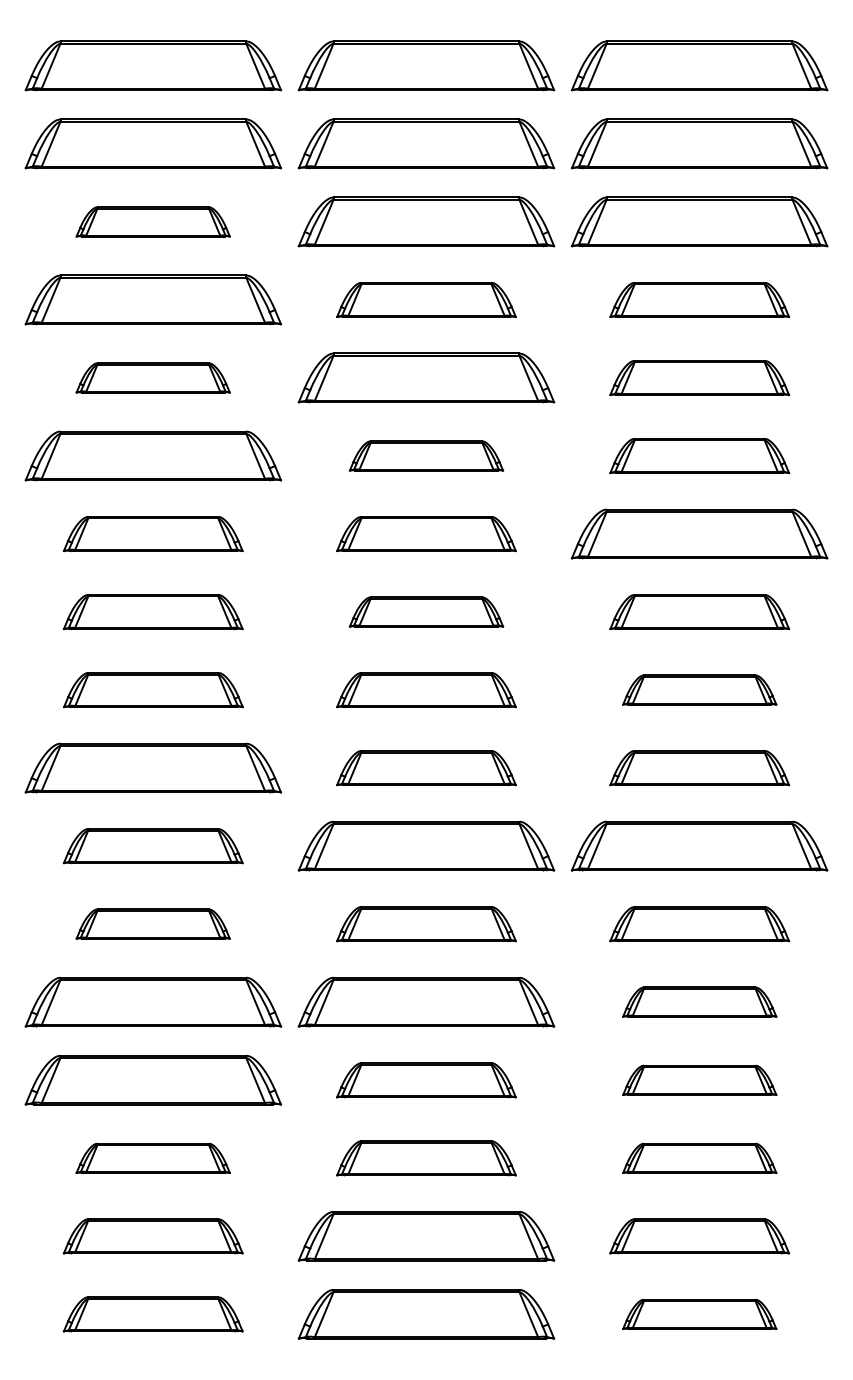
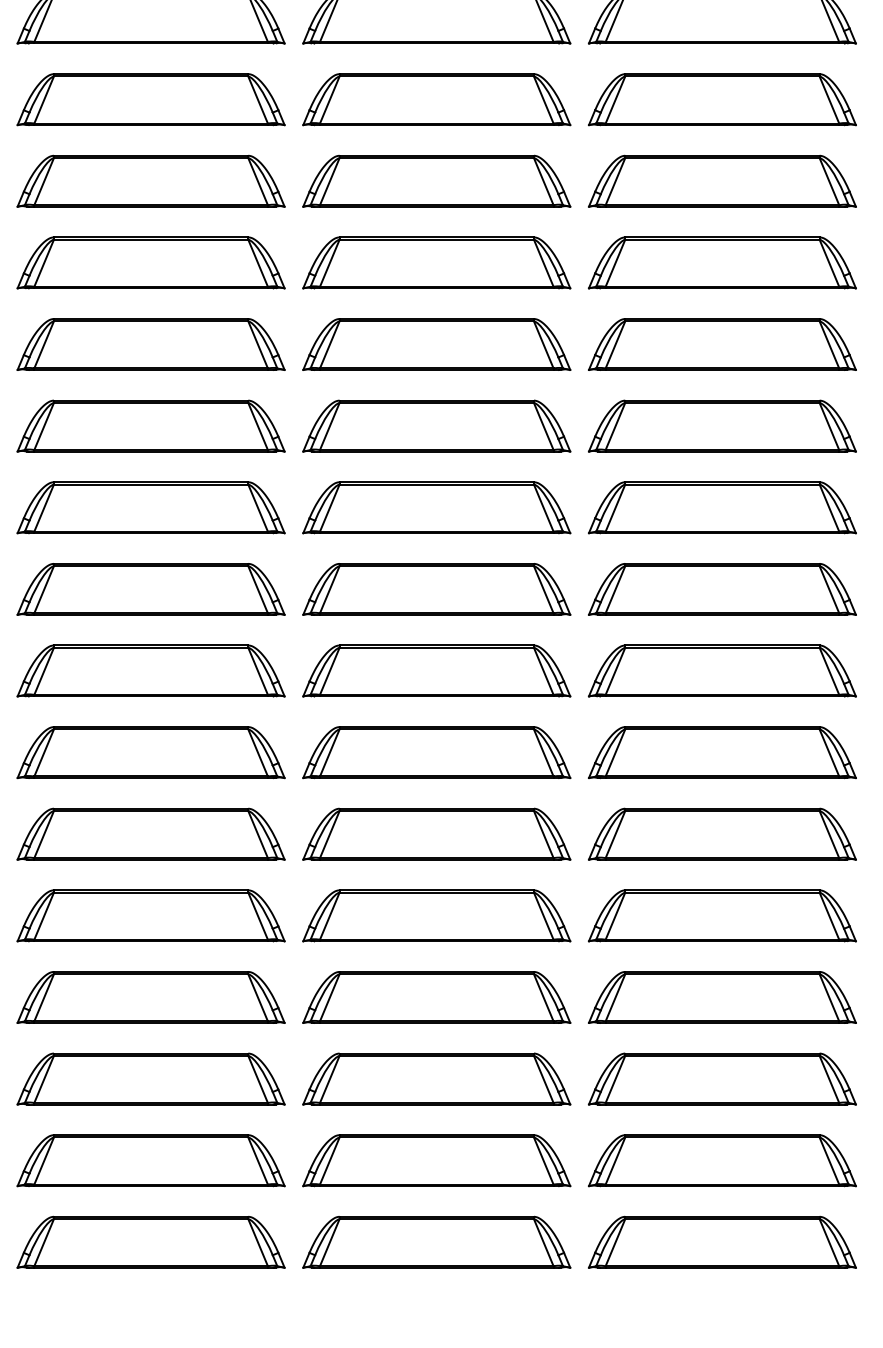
part: (152, 221) -> (150, 99), size x1.67
part: (426, 299) -> (436, 180), size x1.43
part: (699, 299) -> (722, 180), size x1.43
part: (152, 377) -> (150, 262), size x1.67
part: (699, 377) -> (722, 262), size x1.43
part: (426, 455) -> (436, 344), size x1.67
part: (699, 455) -> (722, 344), size x1.43
part: (152, 533) -> (150, 425), size x1.43
part: (426, 533) -> (436, 425), size x1.43
part: (152, 611) -> (150, 507), size x1.43
part: (426, 611) -> (436, 507), size x1.67
part: (699, 611) -> (722, 507), size x1.43
part: (153, 689) -> (151, 588), size x1.43
part: (426, 689) -> (436, 588), size x1.43
part: (699, 689) -> (722, 588), size x1.67
part: (426, 767) -> (436, 670), size x1.43
part: (699, 767) -> (722, 670), size x1.43
part: (152, 845) -> (150, 751), size x1.43
part: (152, 923) -> (150, 833), size x1.67
part: (426, 923) -> (436, 833), size x1.43
part: (699, 923) -> (722, 833), size x1.43
part: (699, 1001) -> (722, 915), size x1.67
part: (426, 1080) -> (436, 997), size x1.43
part: (699, 1080) -> (722, 997), size x1.67
part: (152, 1158) -> (150, 1079), size x1.67
part: (426, 1158) -> (436, 1079), size x1.43
part: (699, 1158) -> (722, 1079), size x1.67
part: (152, 1236) -> (150, 1160), size x1.43
part: (699, 1236) -> (722, 1160), size x1.43
part: (152, 1314) -> (150, 1242), size x1.43
part: (699, 1314) -> (722, 1242), size x1.67

